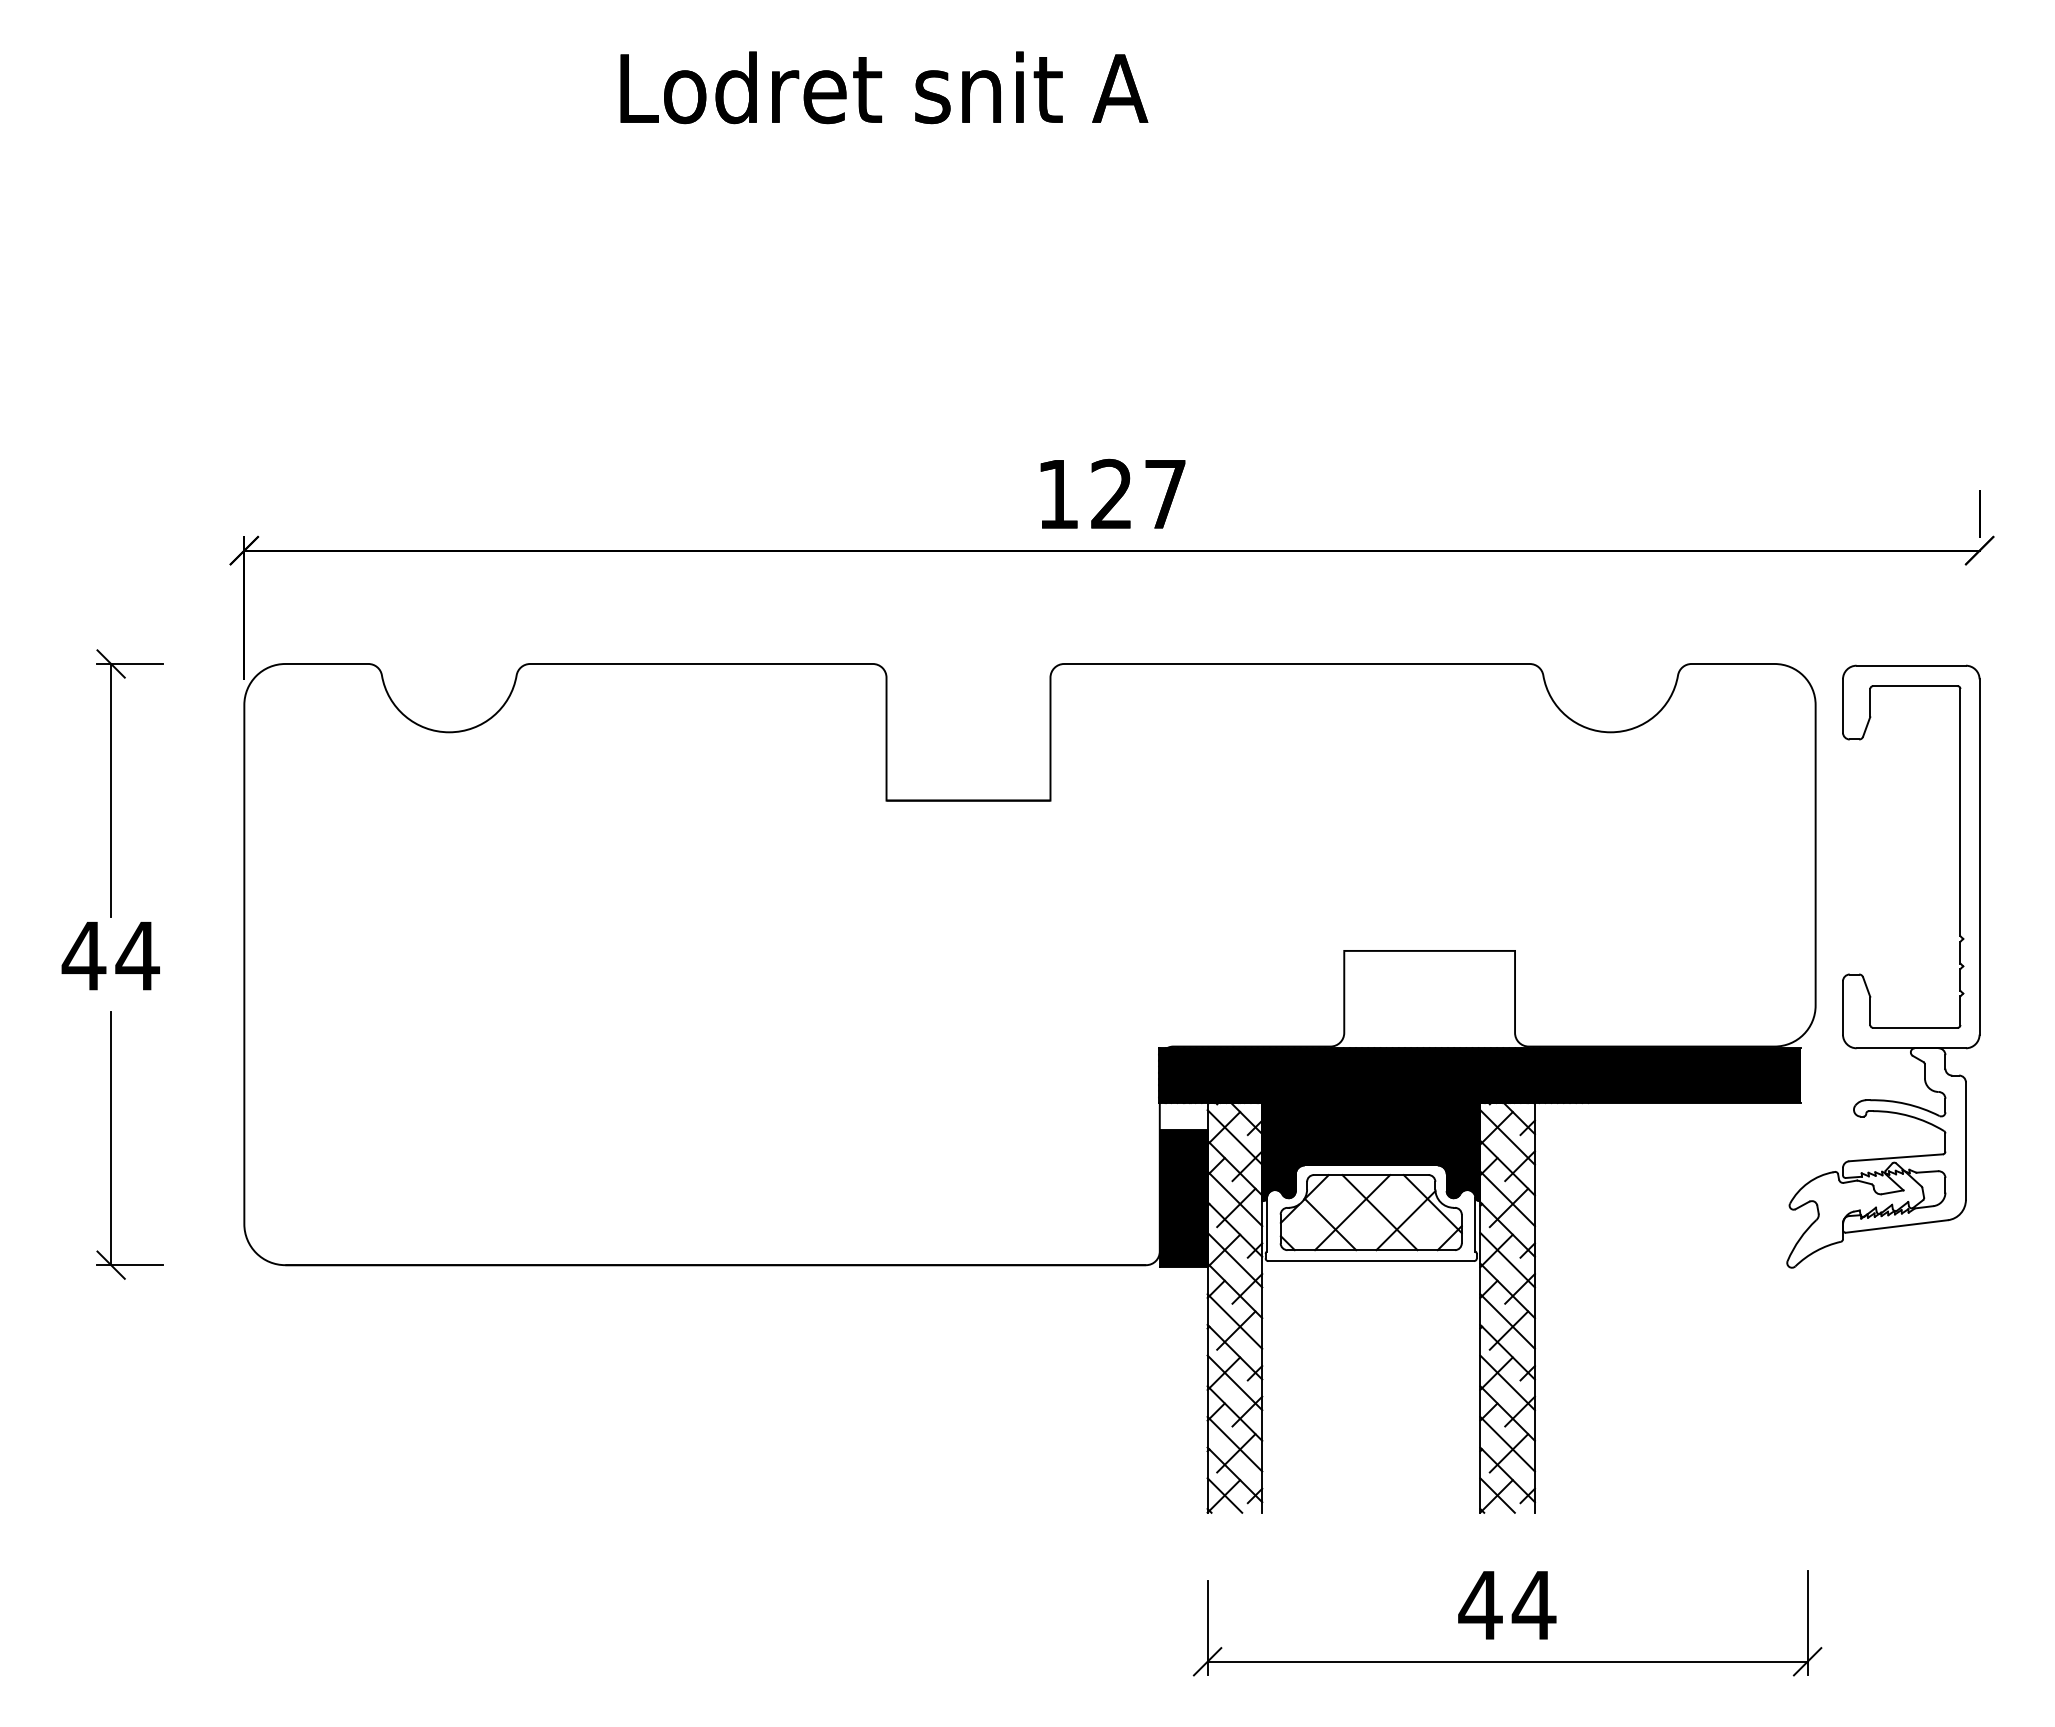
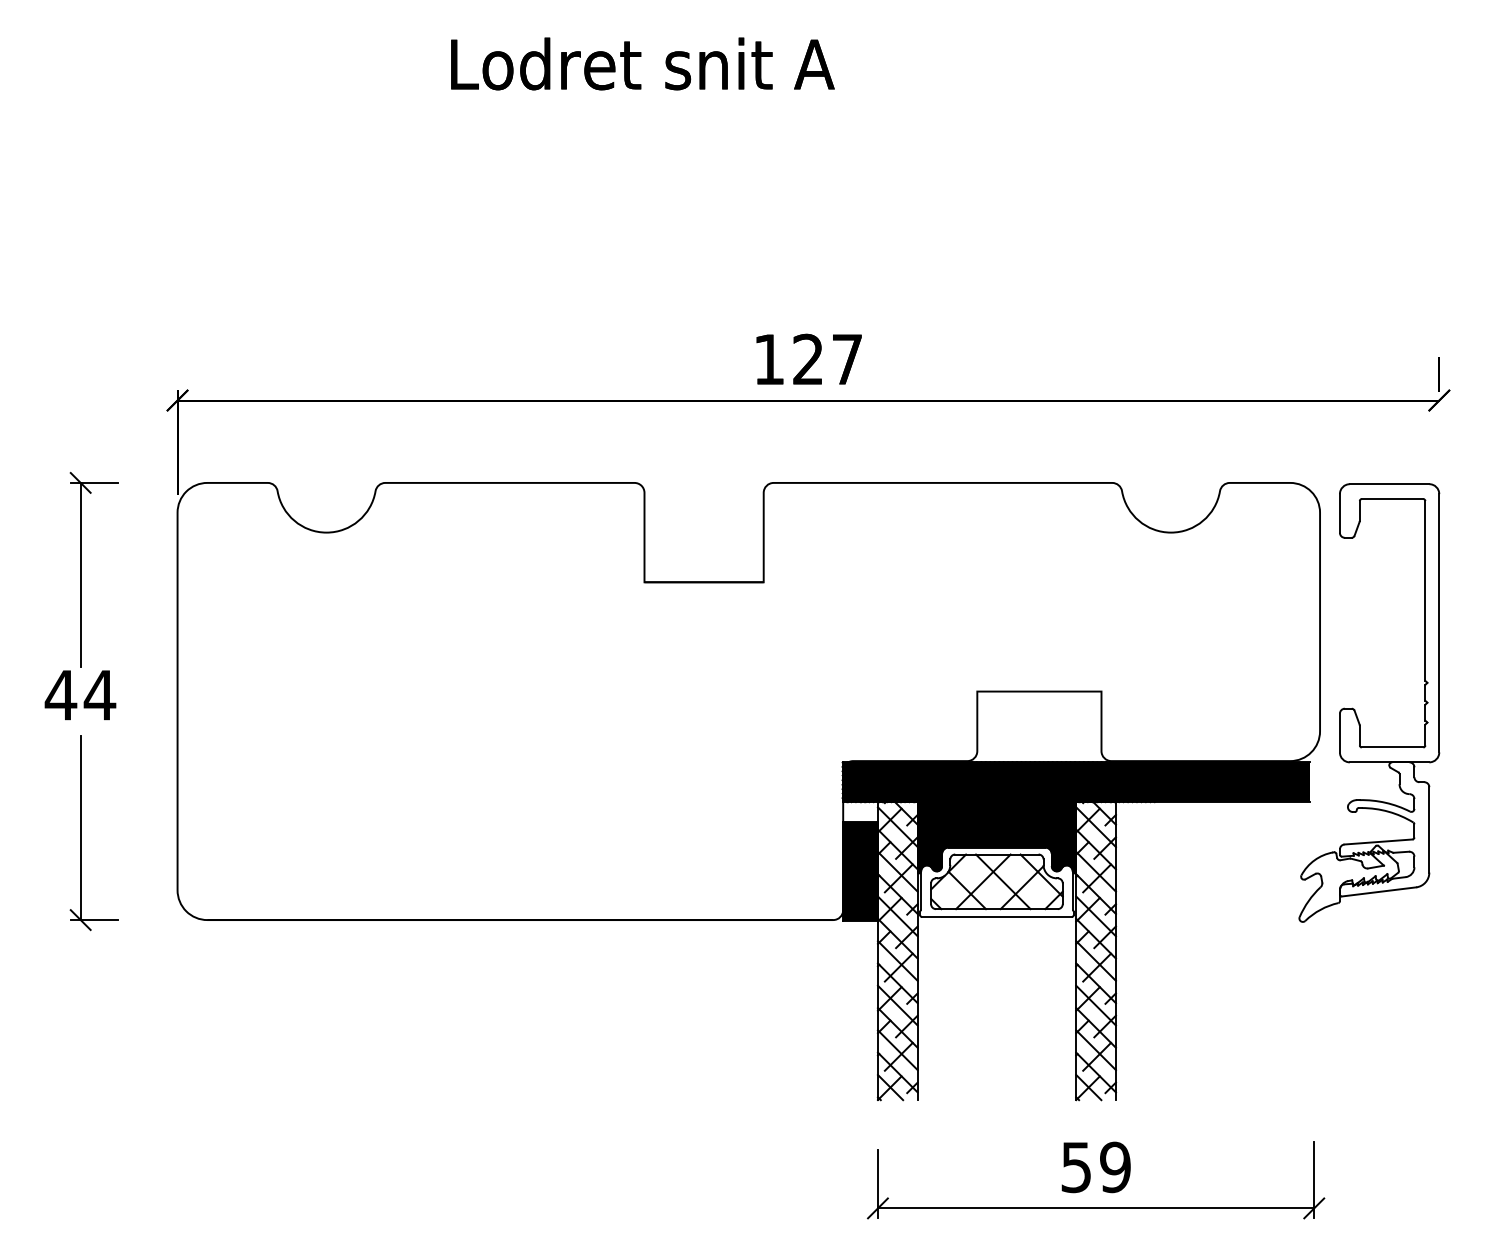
text: (1507, 1605) -> (1096, 1167), 44 -> 59

